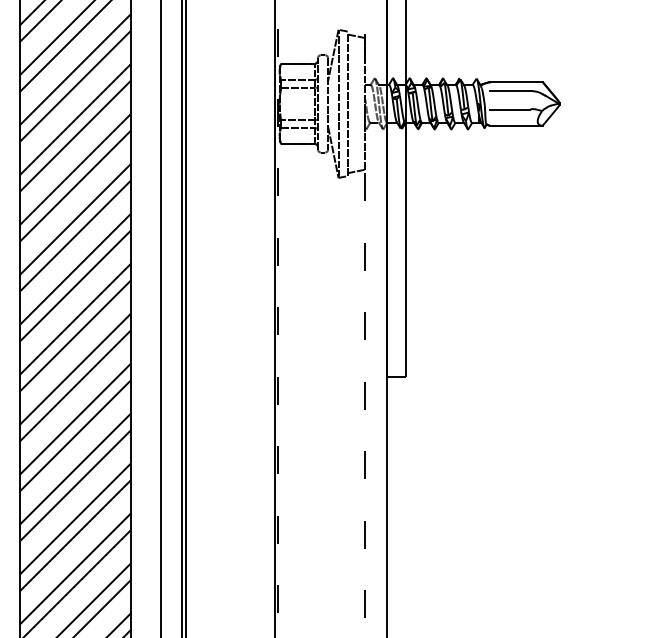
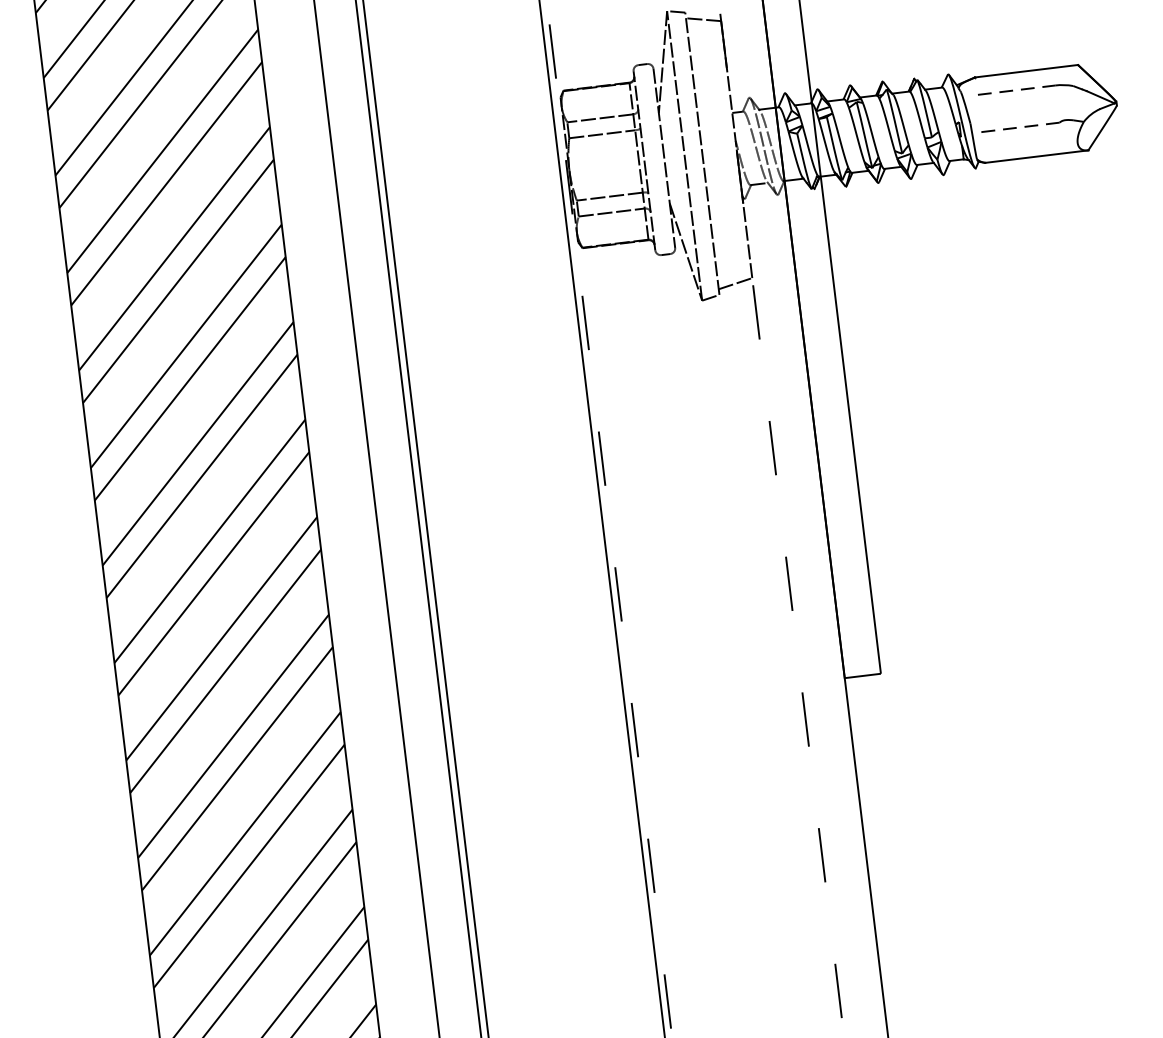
line: (510, 90) -> (1017, 89), solid -> dashed
line: (509, 110) -> (1019, 128), solid -> dashed

